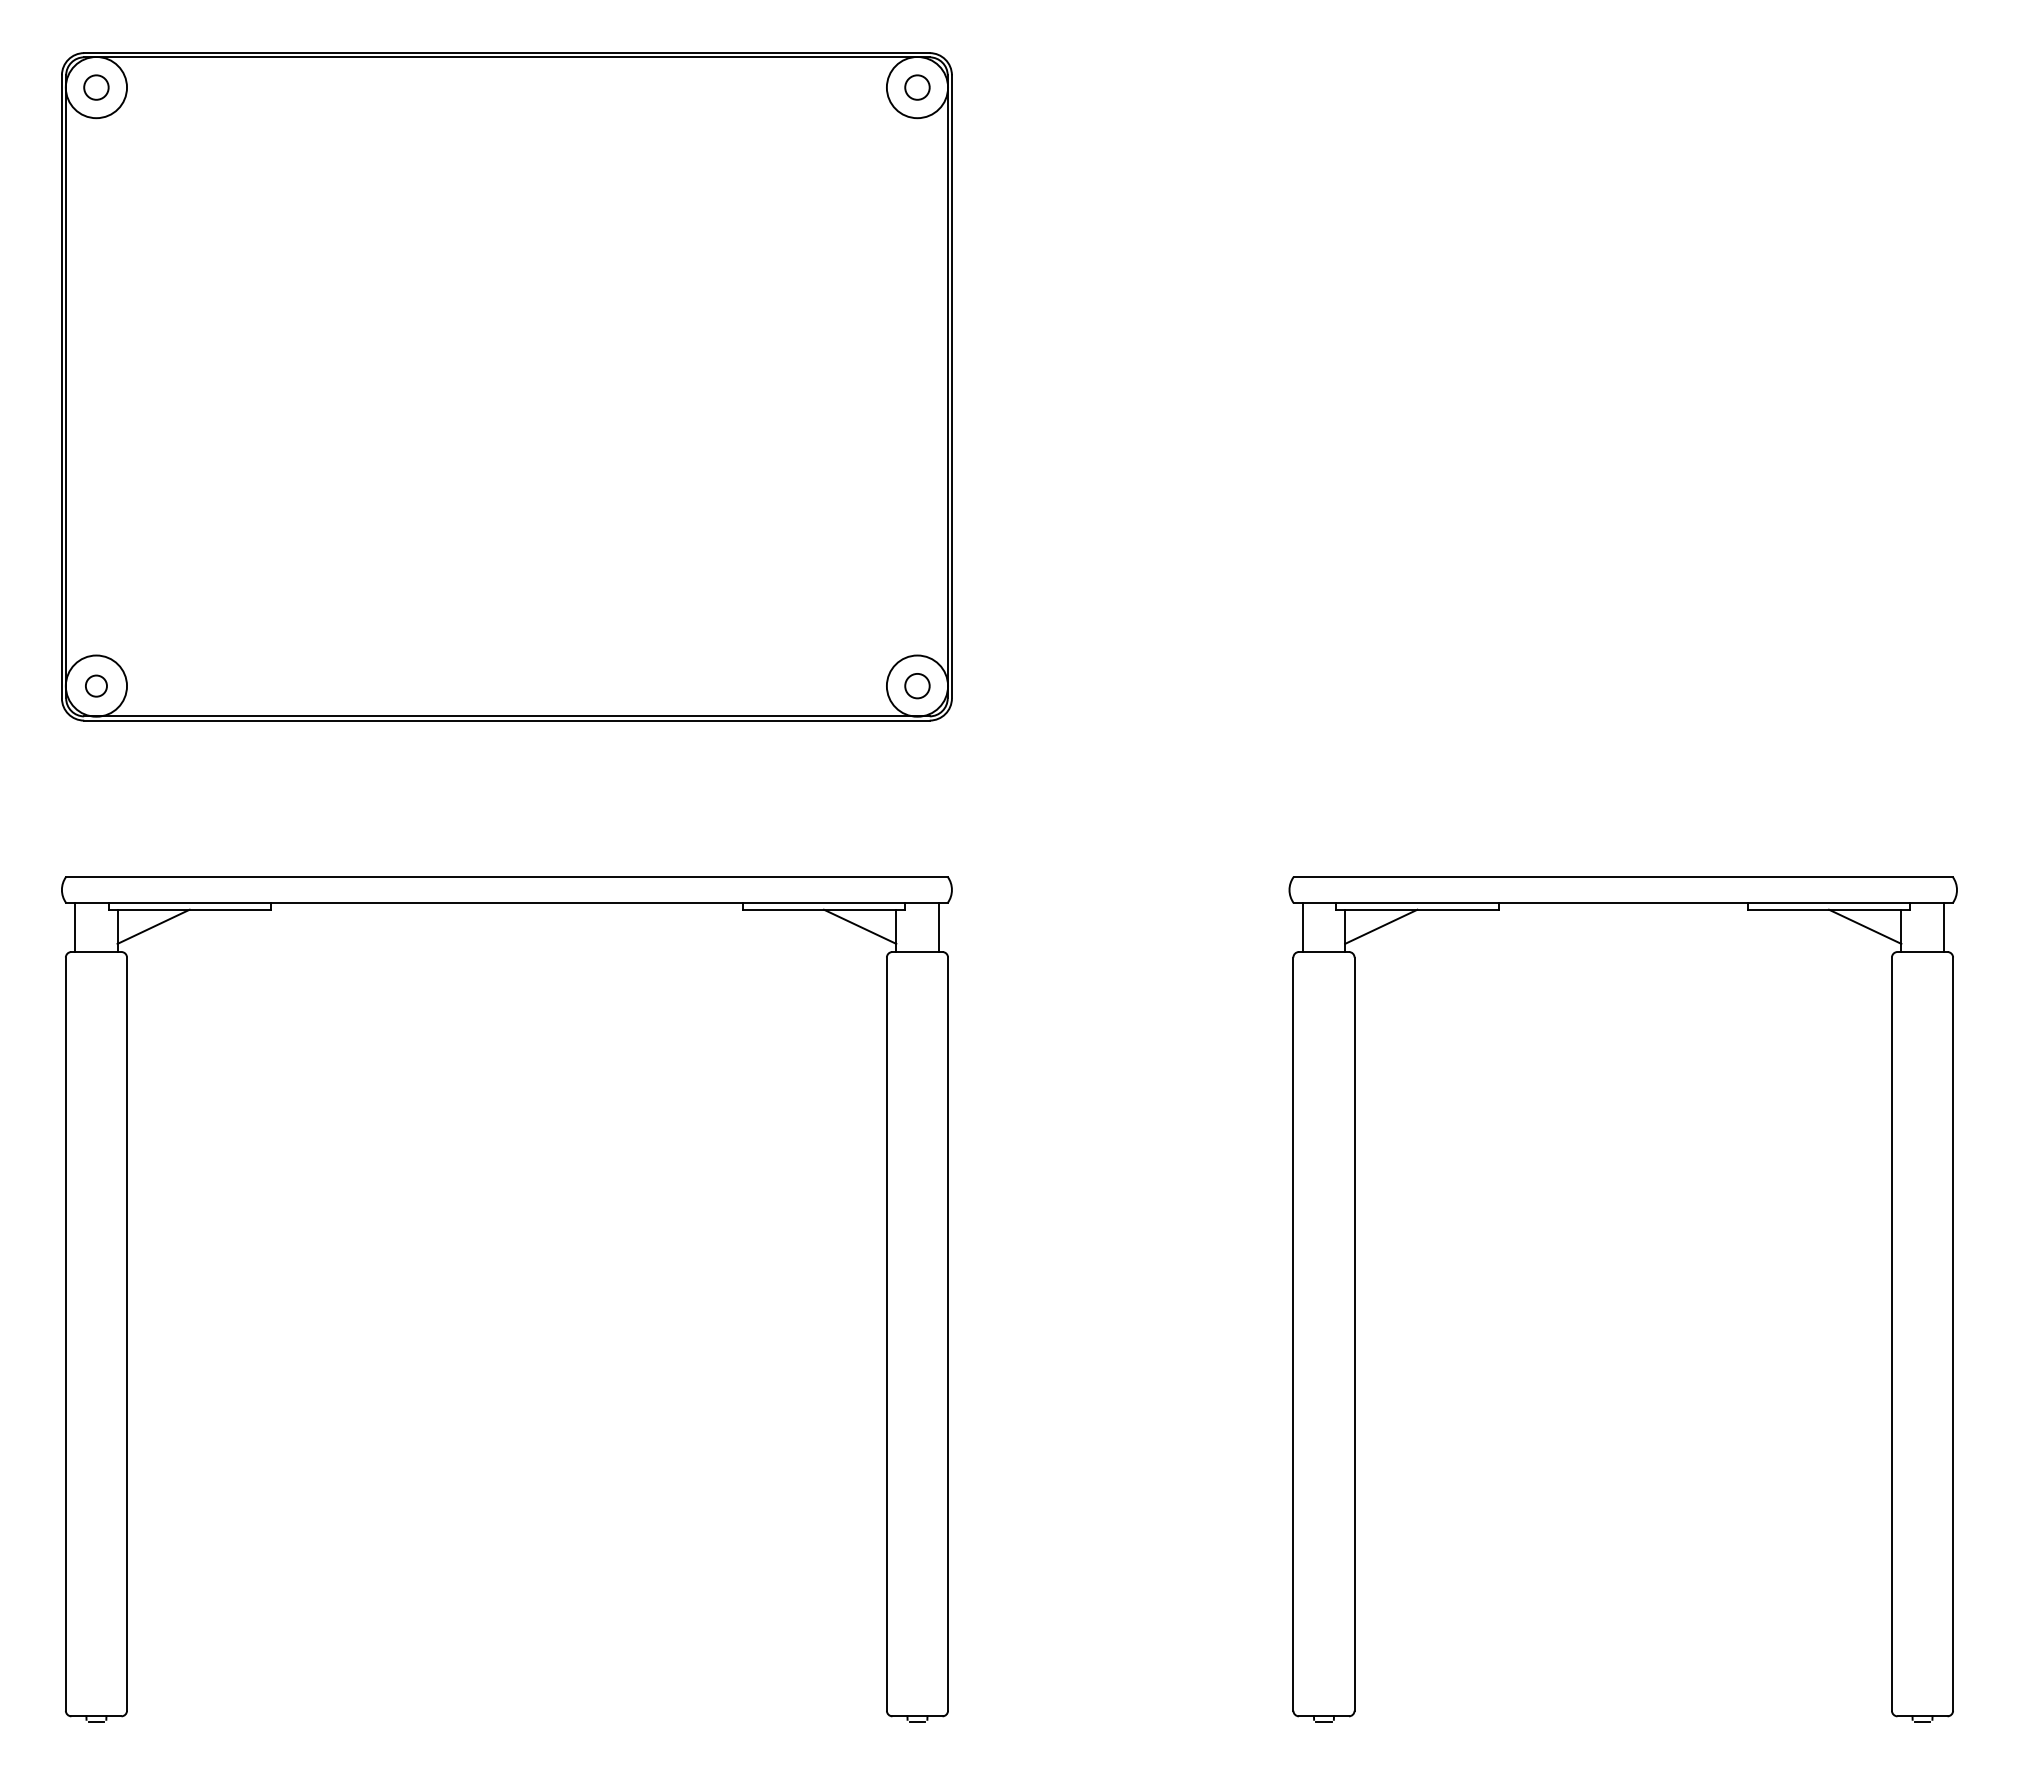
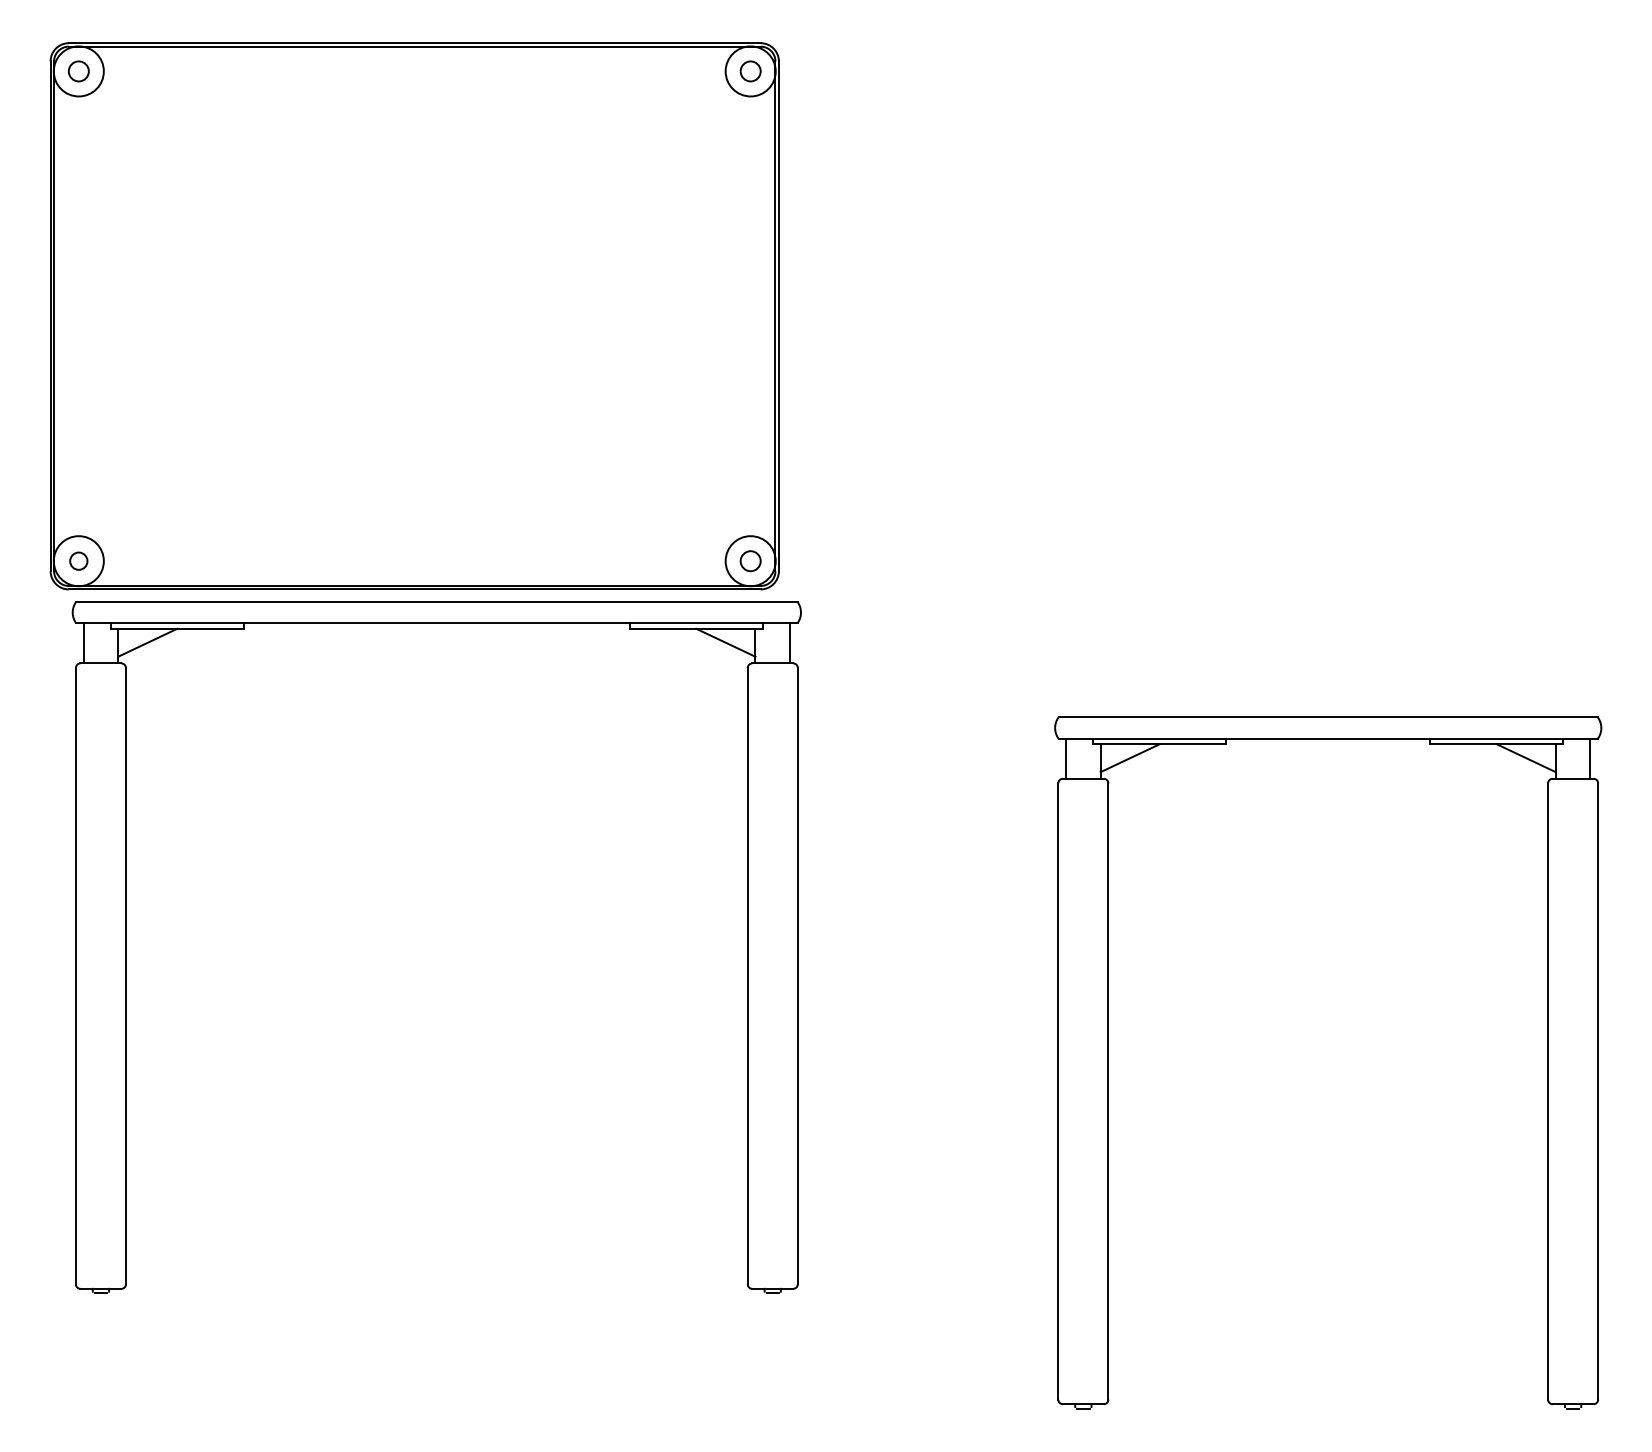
part: (127, 1299) -> (126, 947), moved

